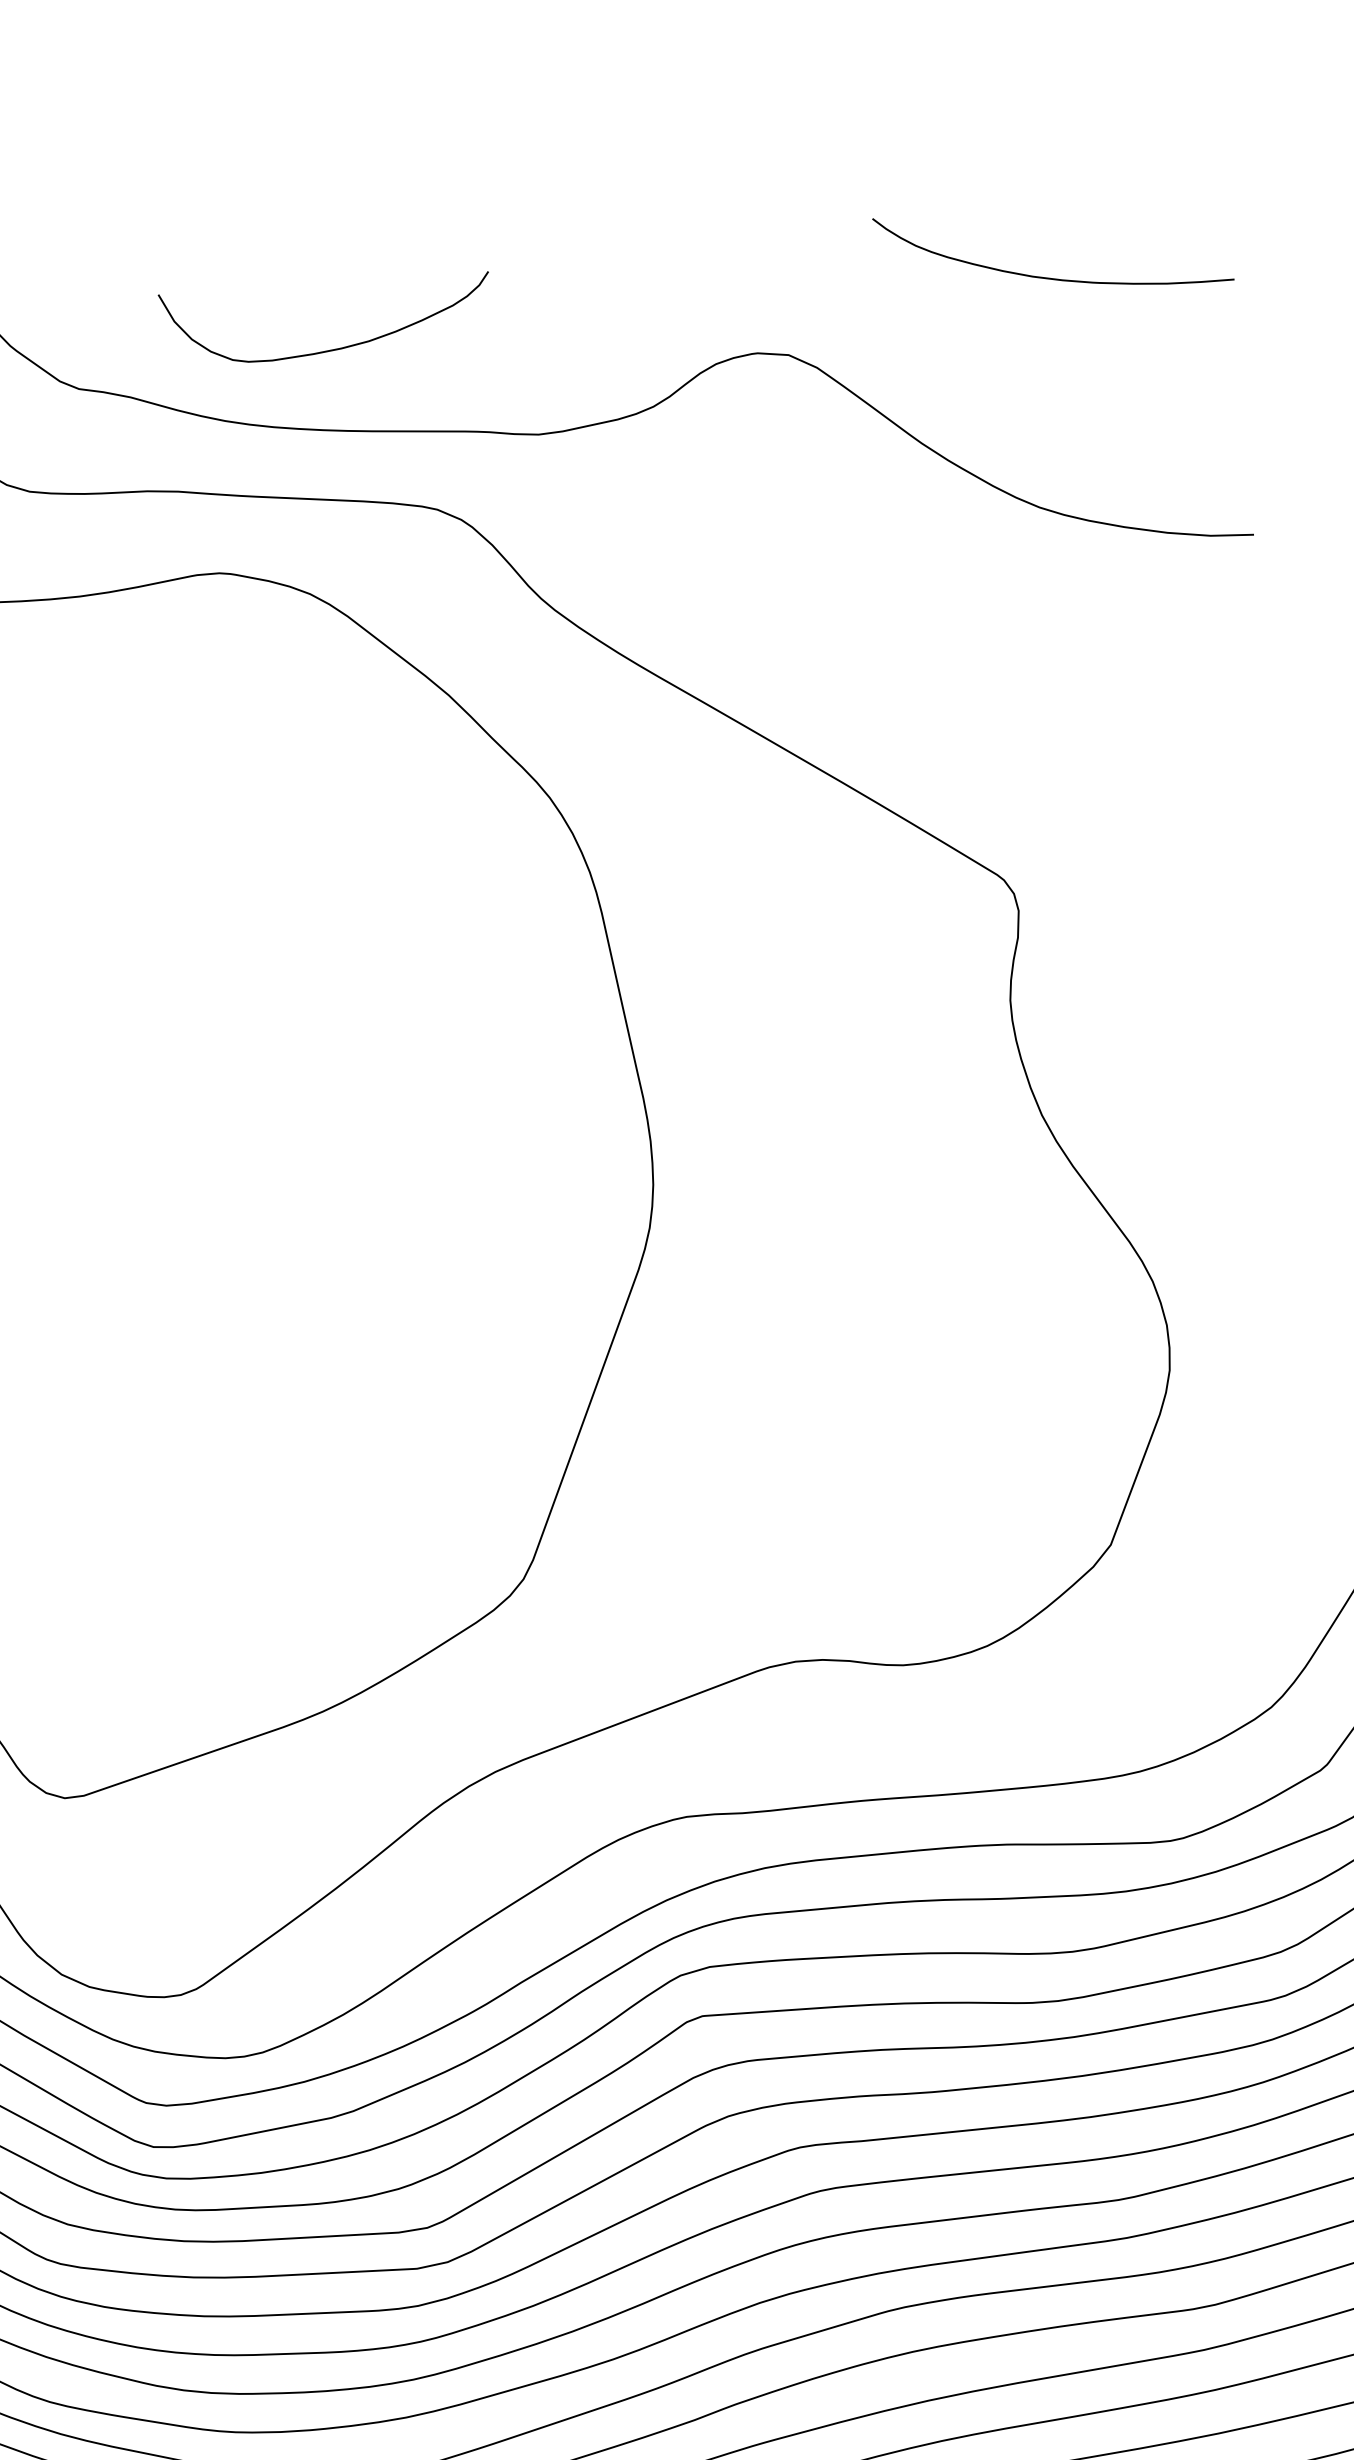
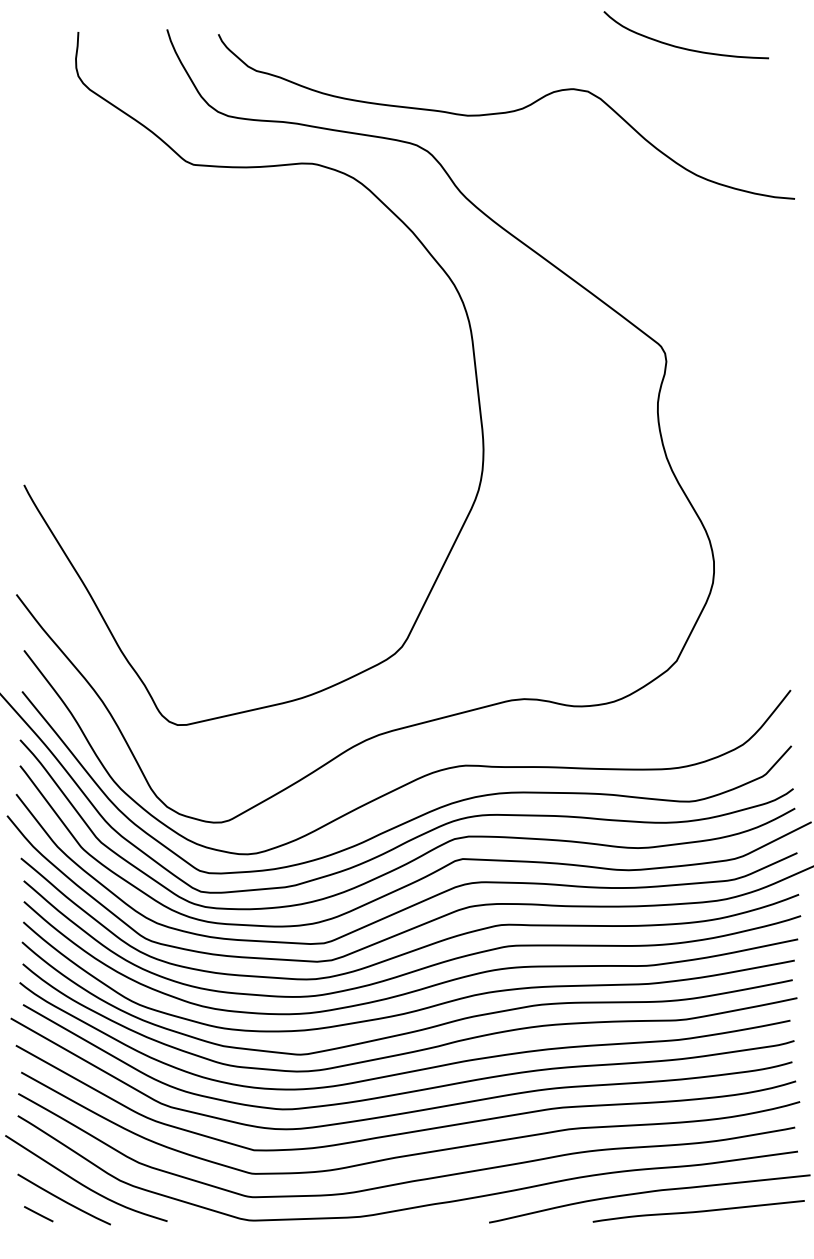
curve: (1052, 276) -> (684, 47), moved
curve: (336, 346) -> (378, 64), removed

